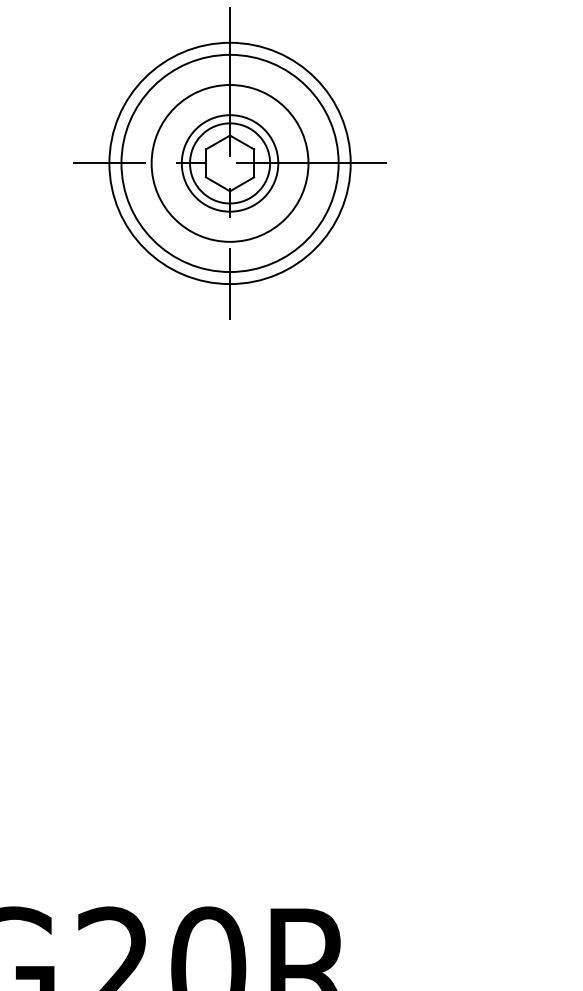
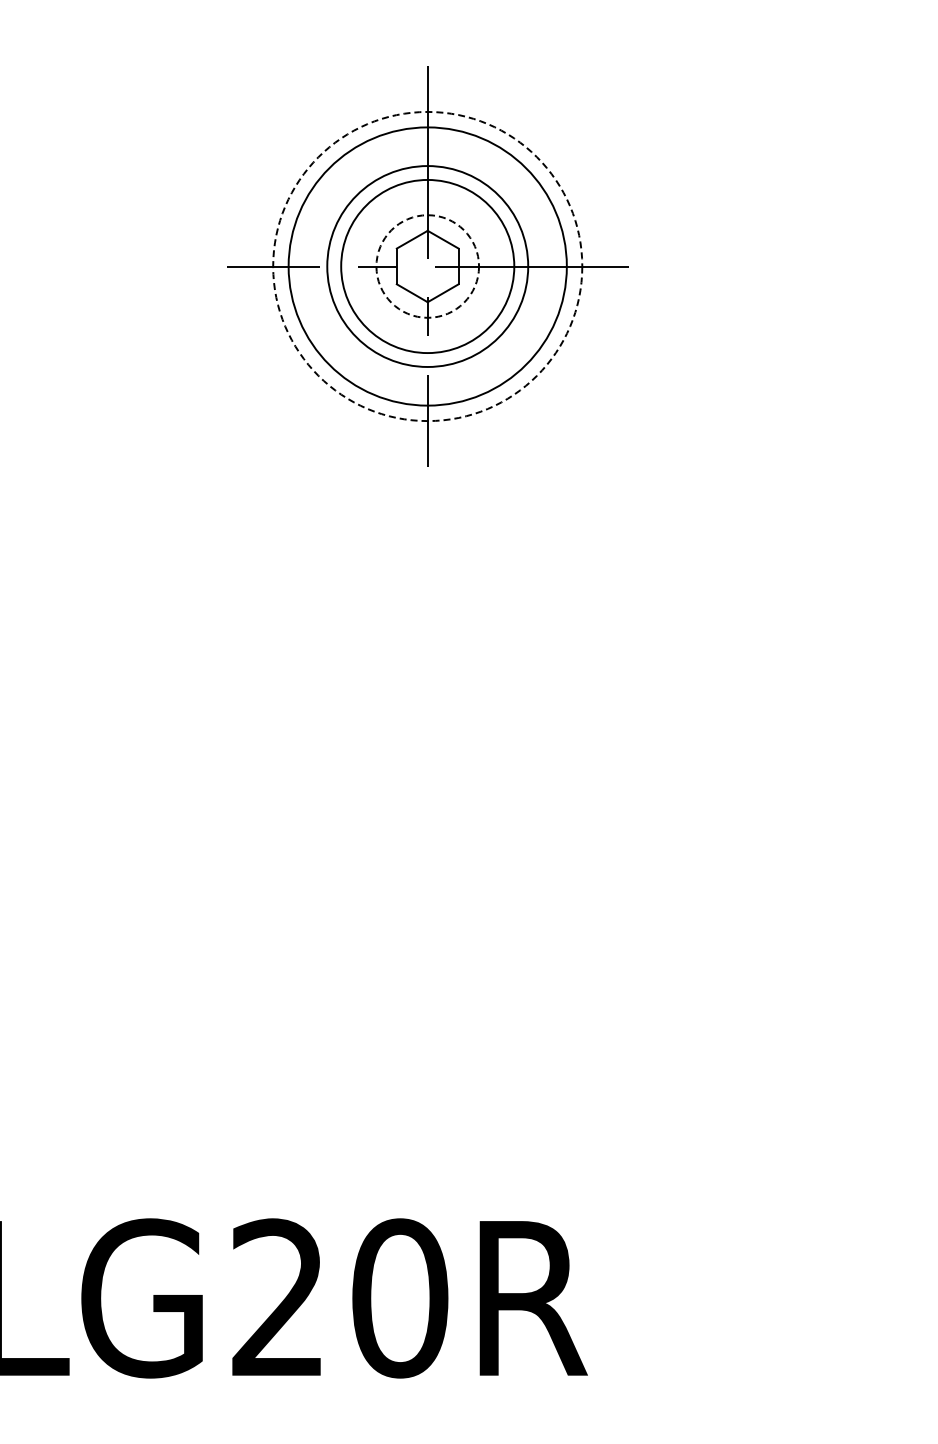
circle: (229, 163) -> (427, 266), size x1.4
circle: (229, 163) -> (427, 266), solid -> dashed
circle: (229, 163) -> (427, 266), solid -> dashed

